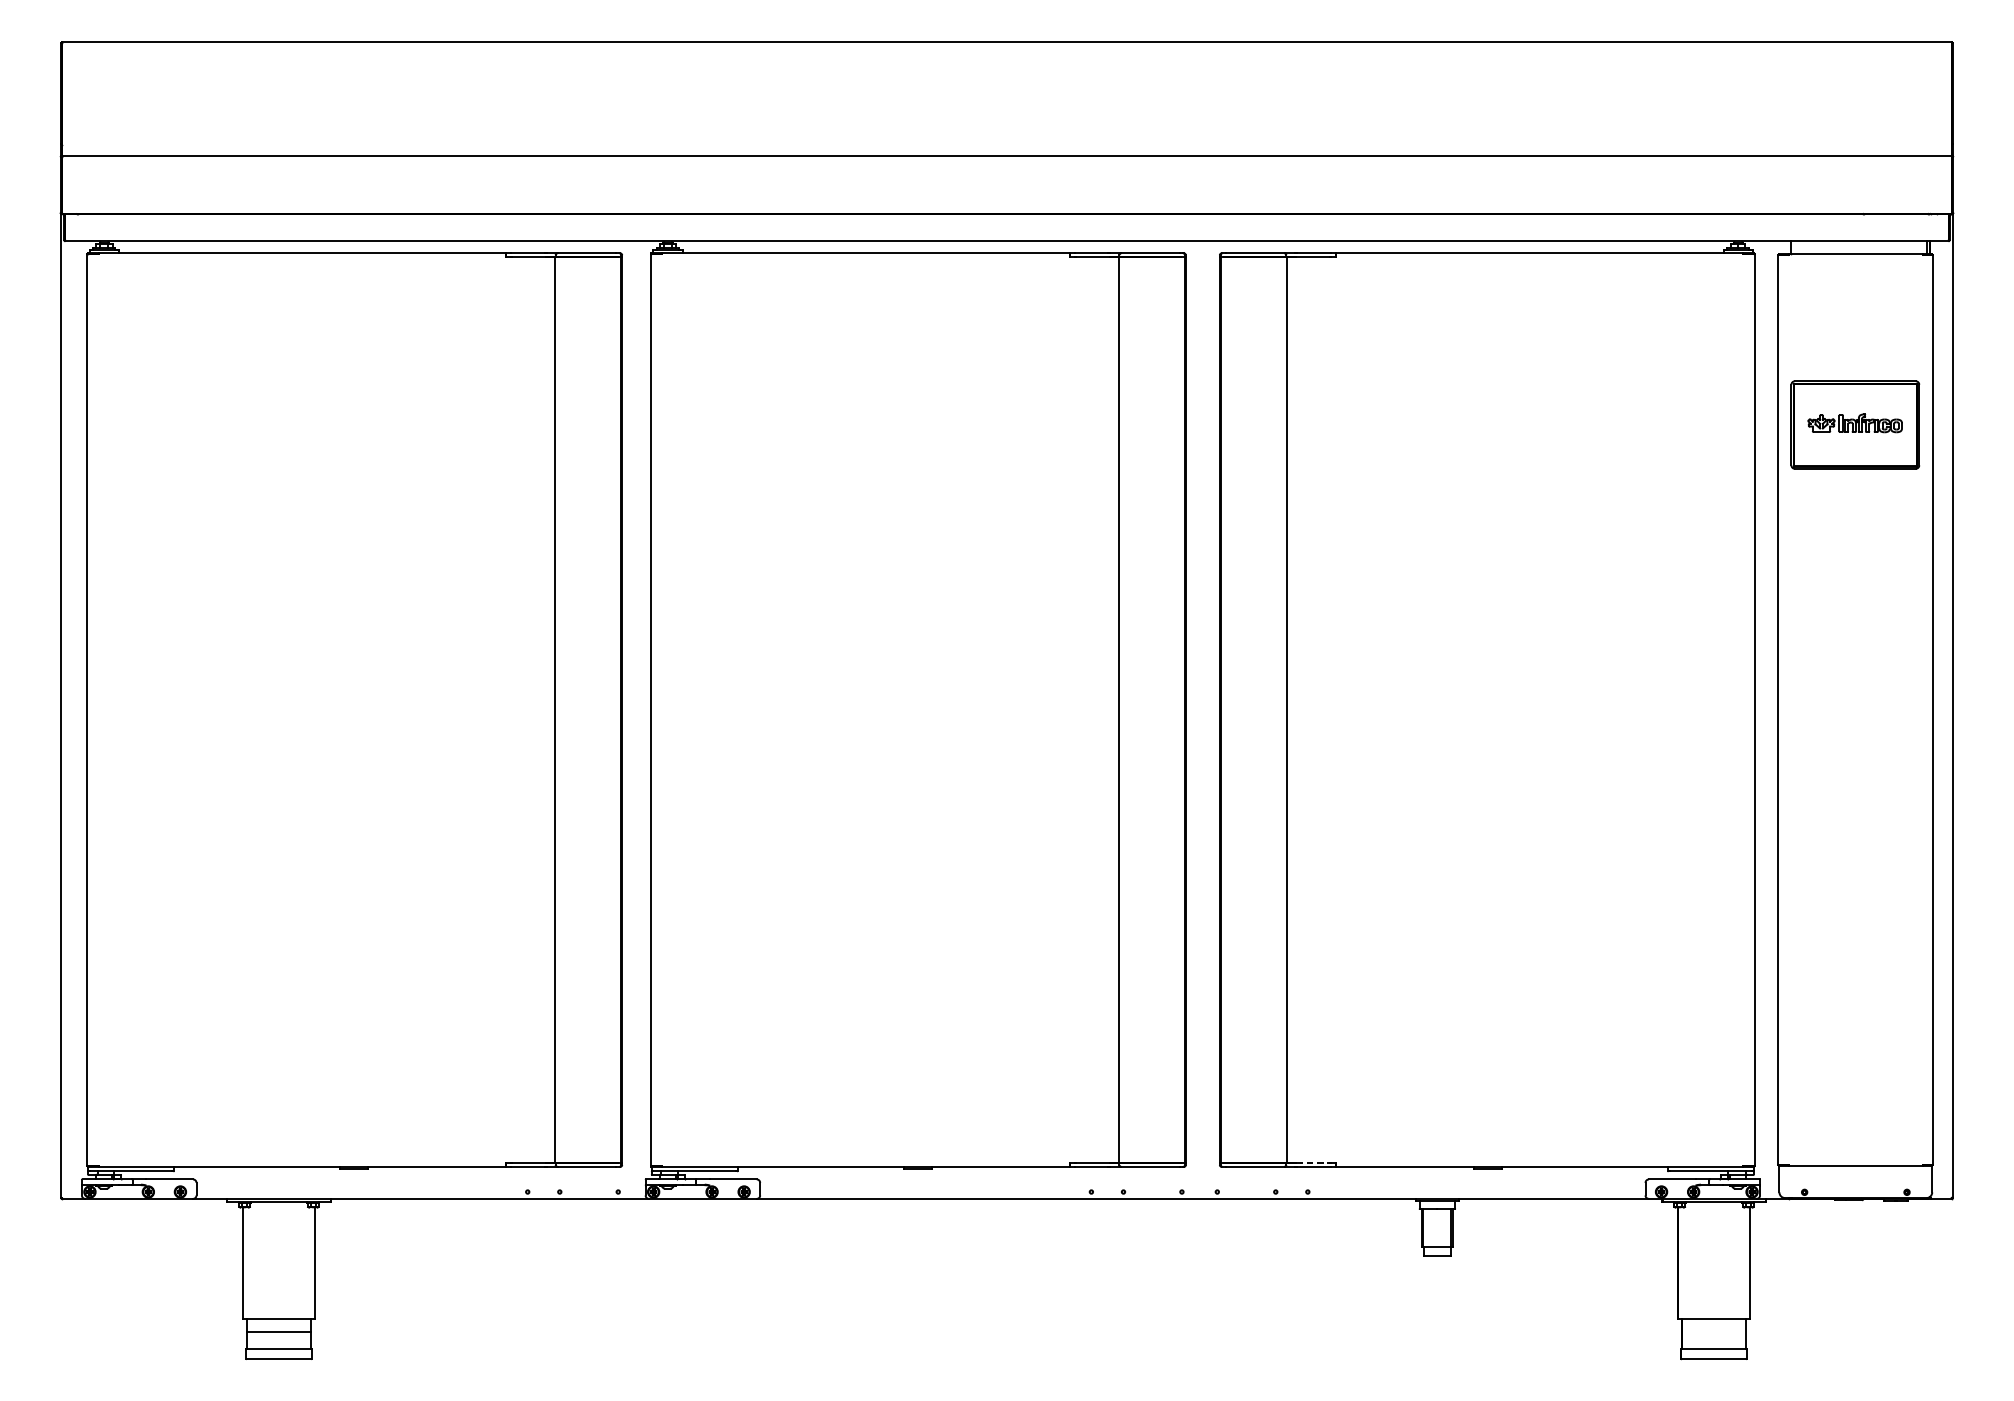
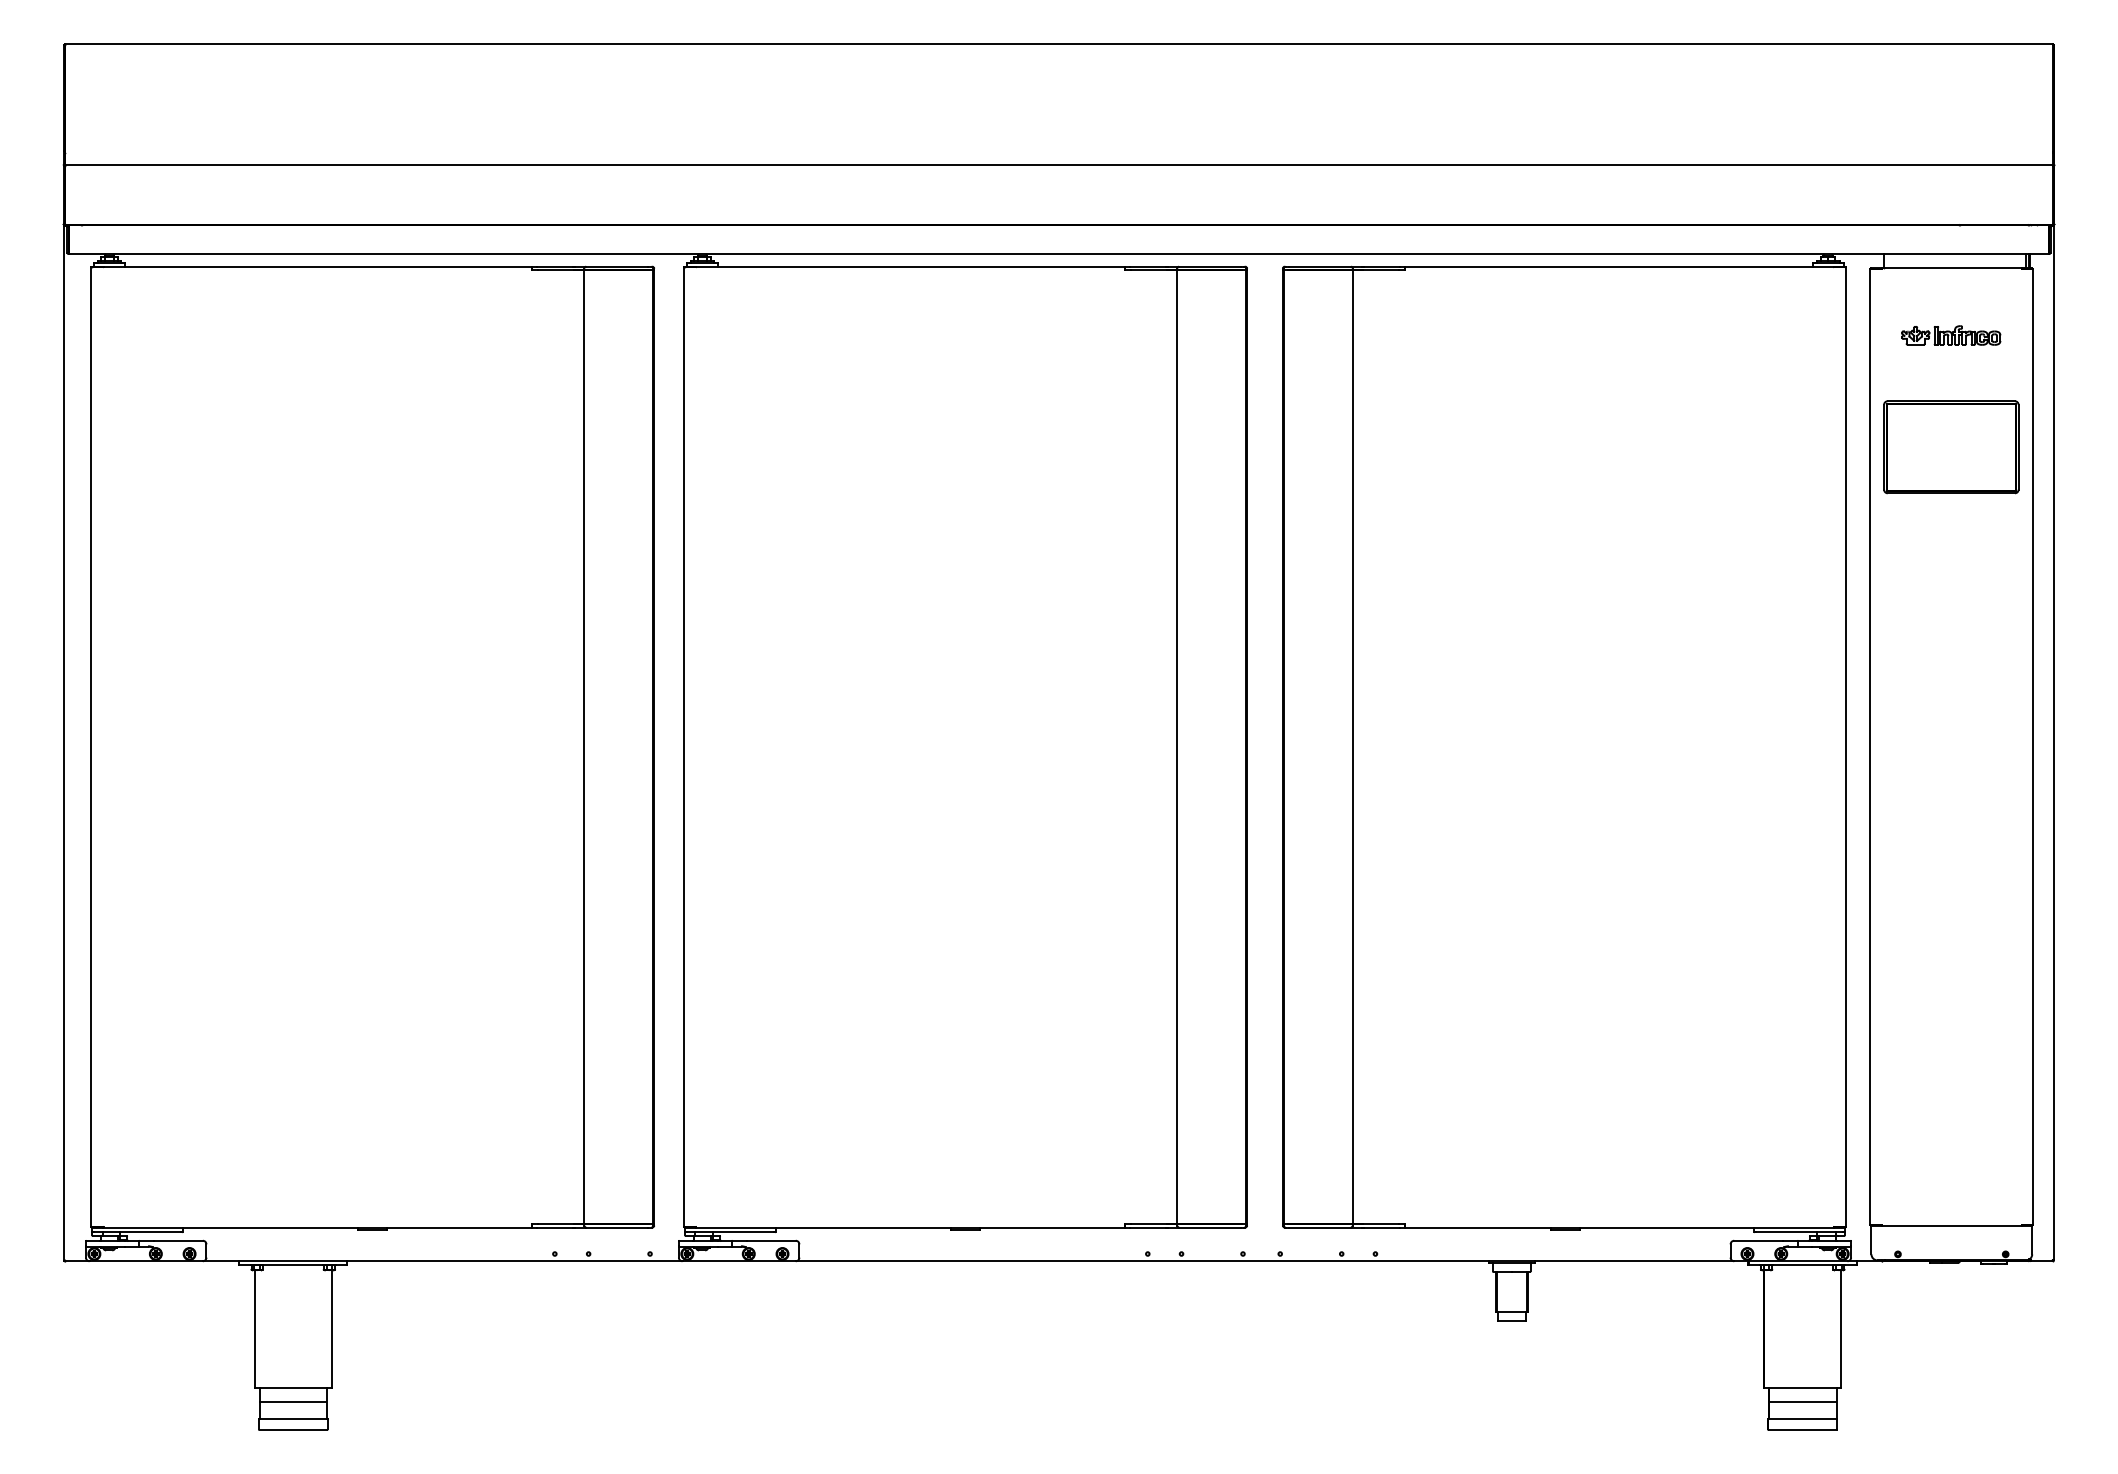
part: (1855, 423) -> (1951, 335), moved
line: (1312, 1163) -> (1380, 1223), dashed -> solid
line: (1713, 1332) -> (1802, 1401), added

